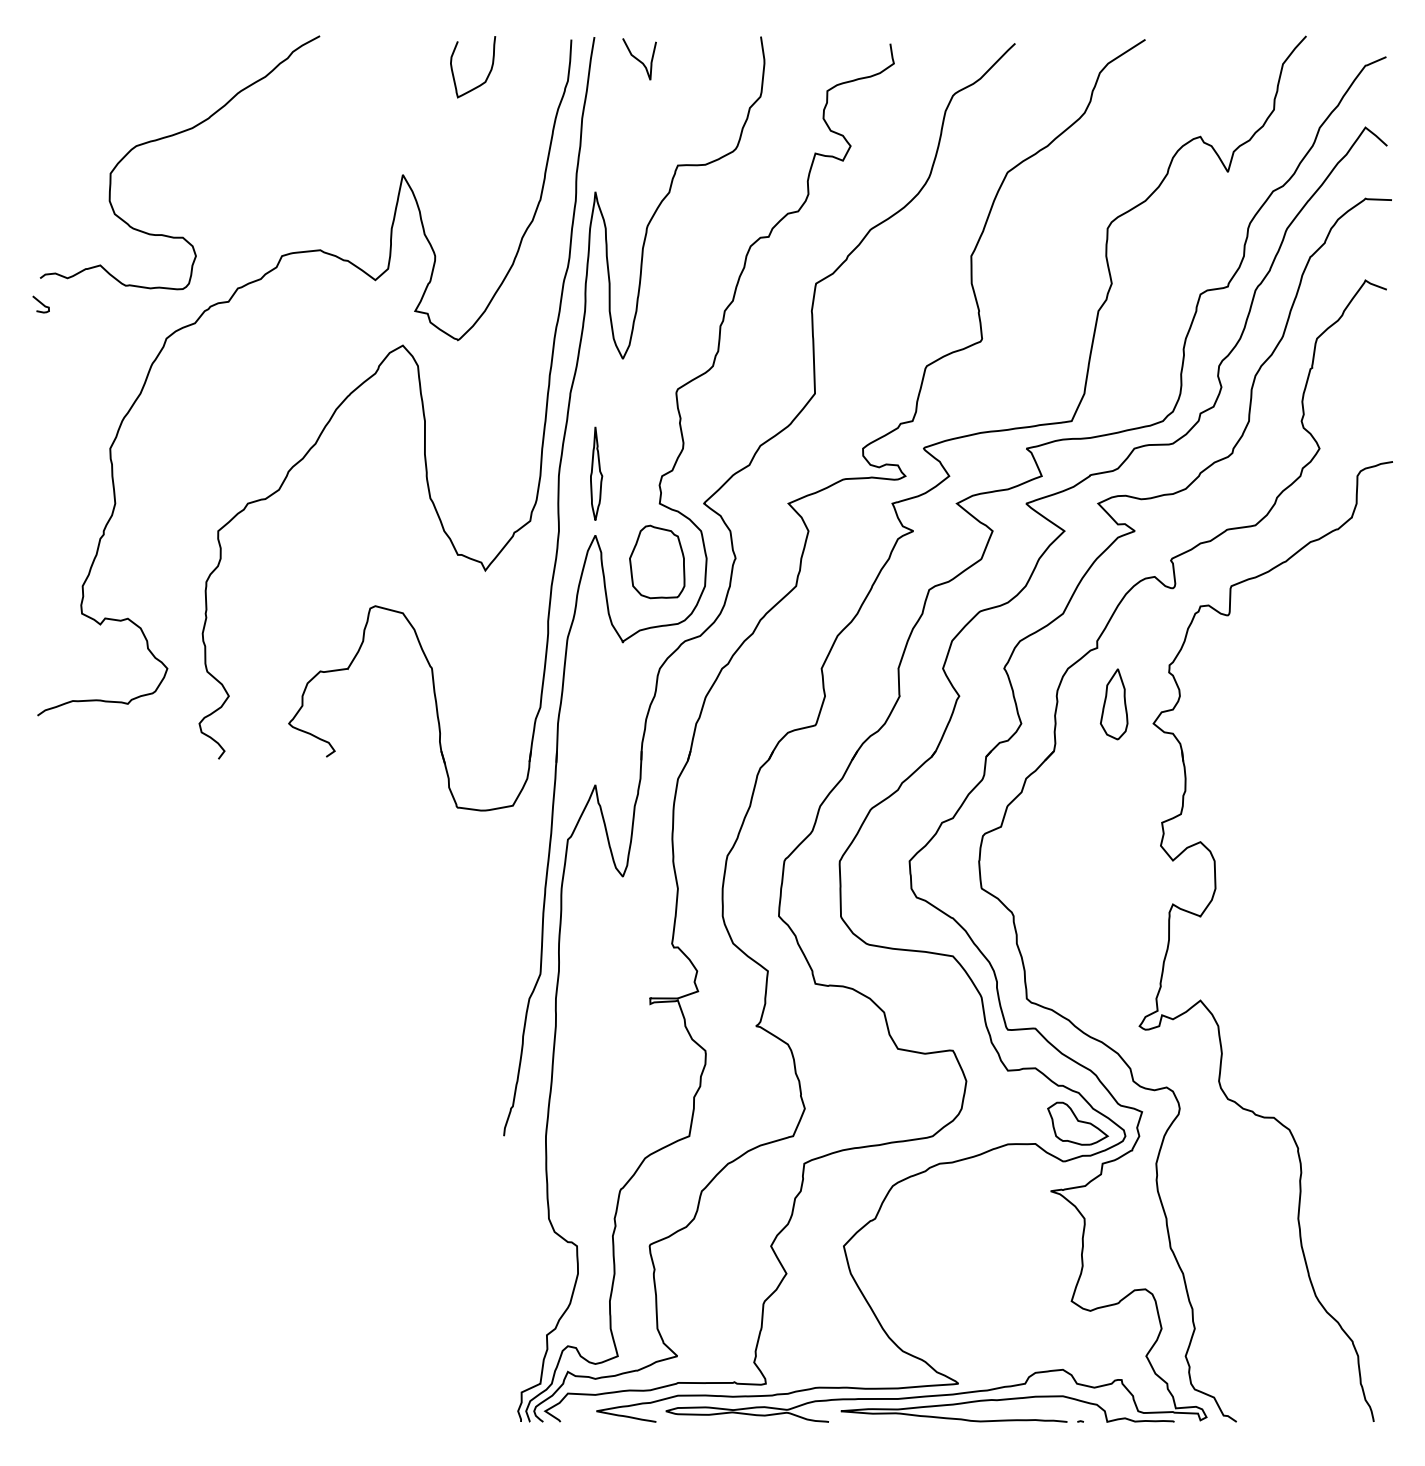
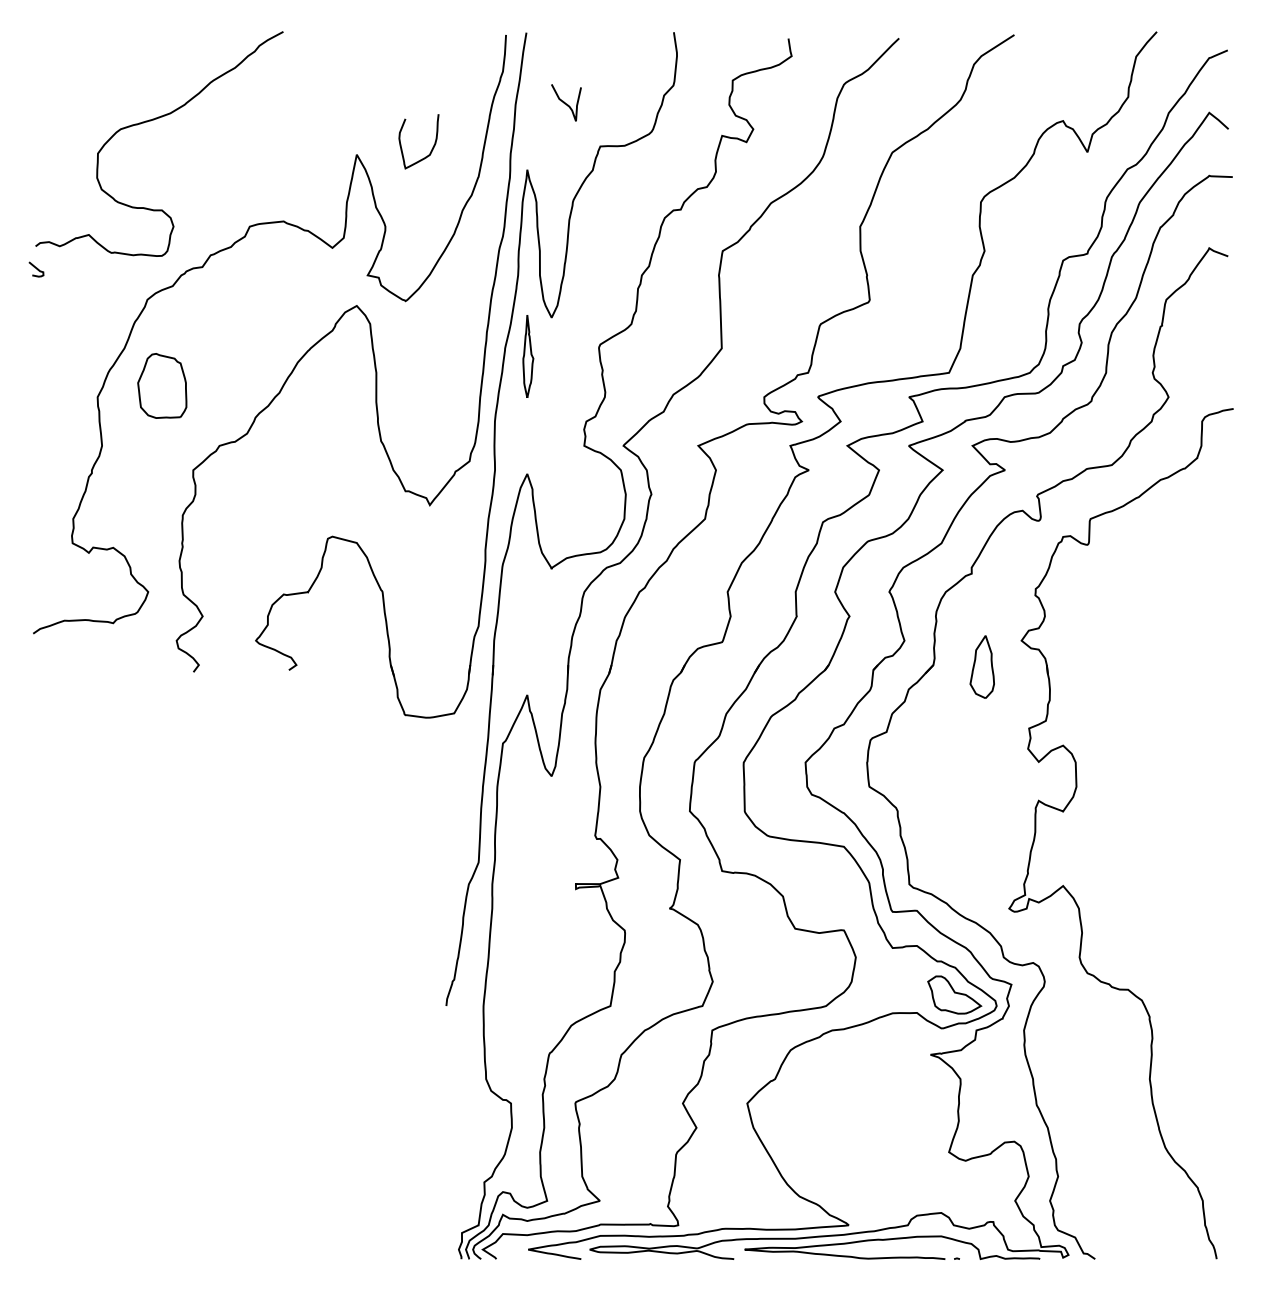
curve: (639, 59) -> (566, 103), moved
curve: (487, 75) -> (431, 149), moved
part: (596, 473) -> (528, 356), moved
part: (657, 561) -> (162, 385), moved
part: (1113, 704) -> (981, 667), moved

